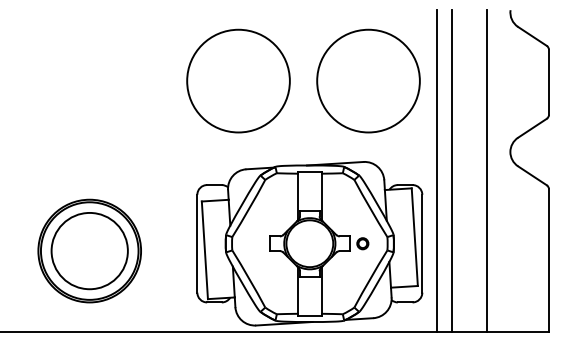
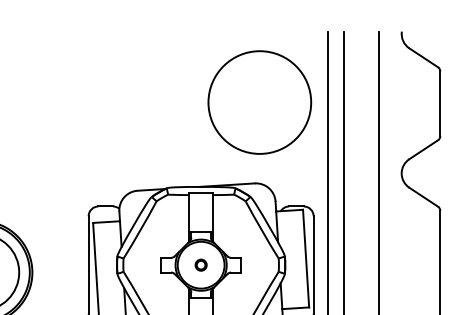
circle: (238, 80) -> (129, 101), removed
part: (362, 243) -> (200, 264), moved

